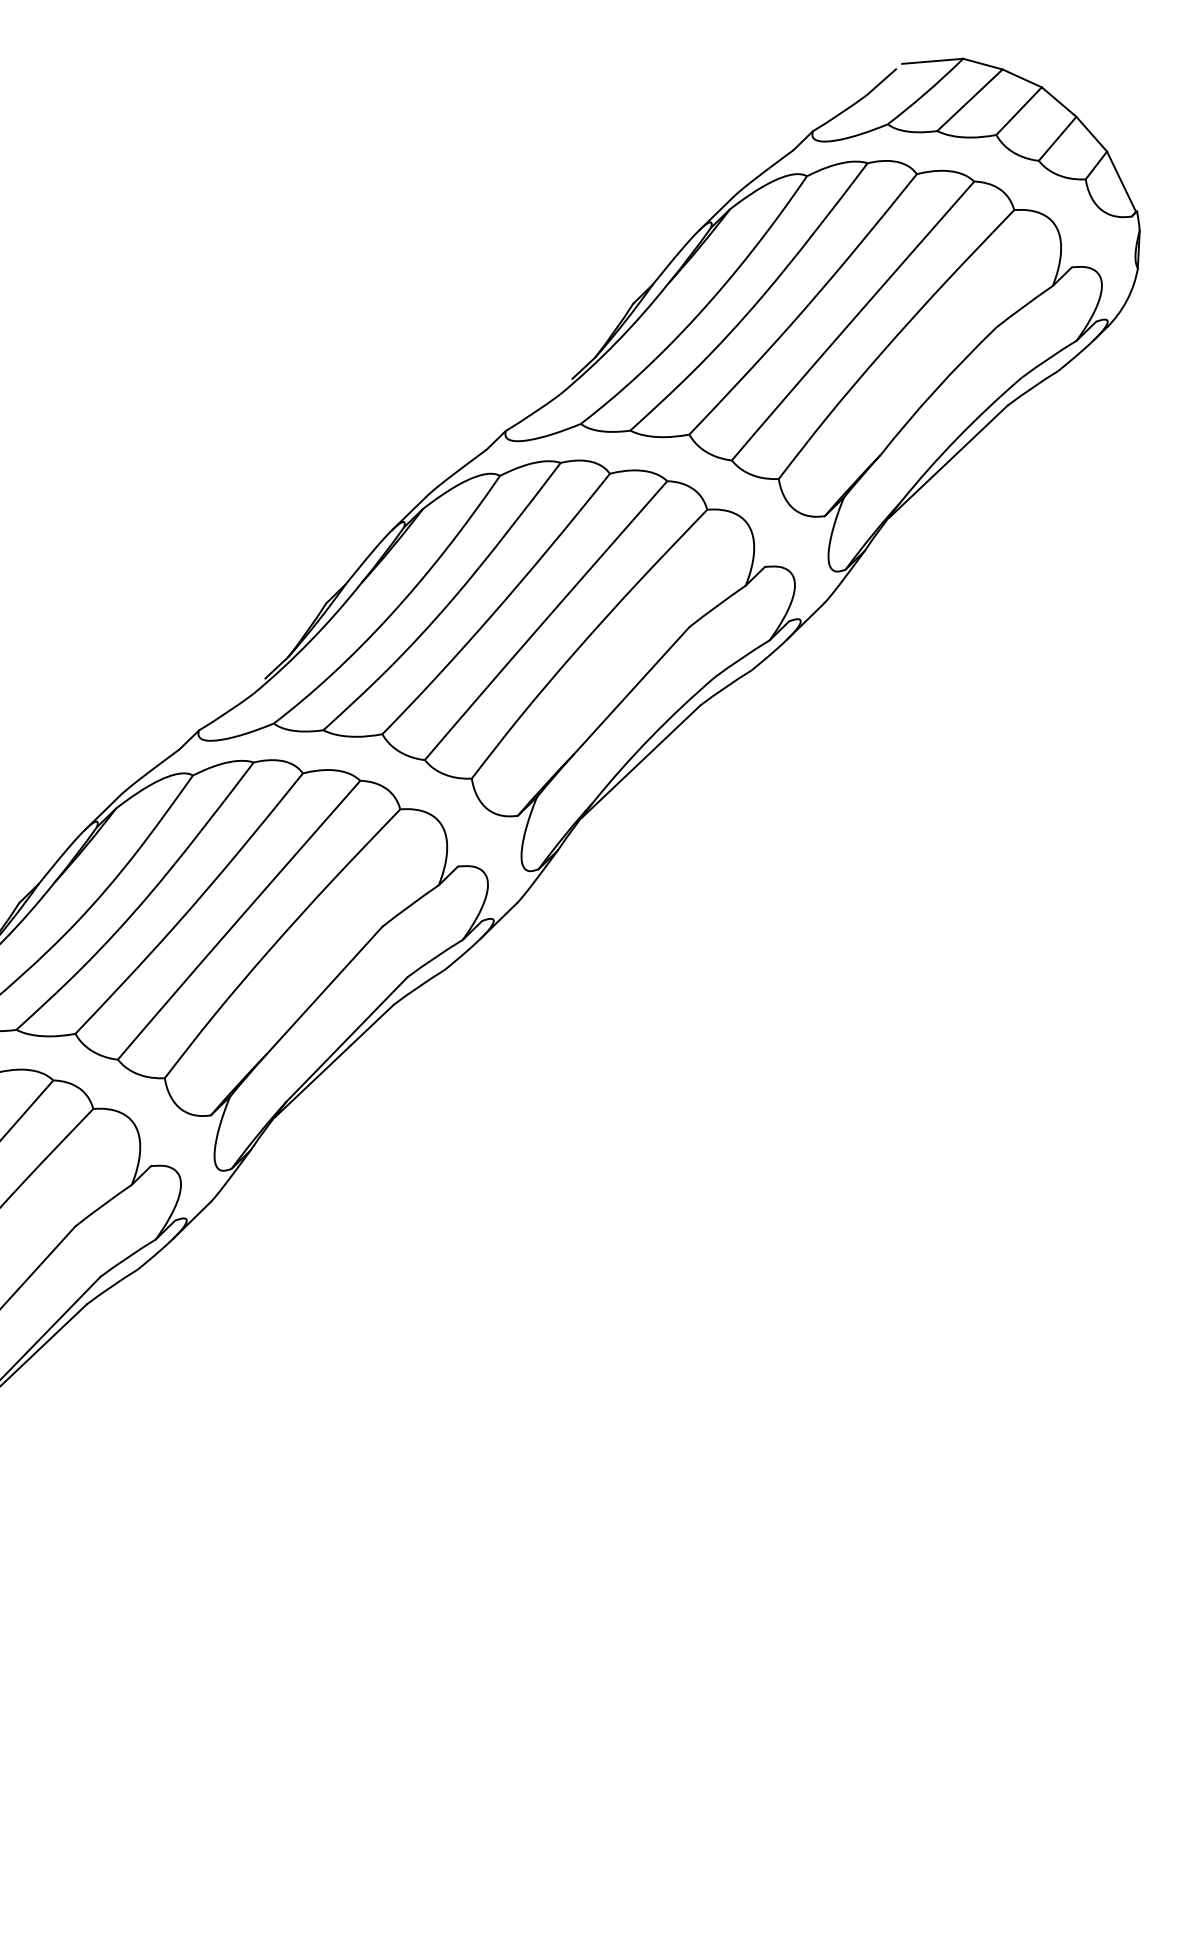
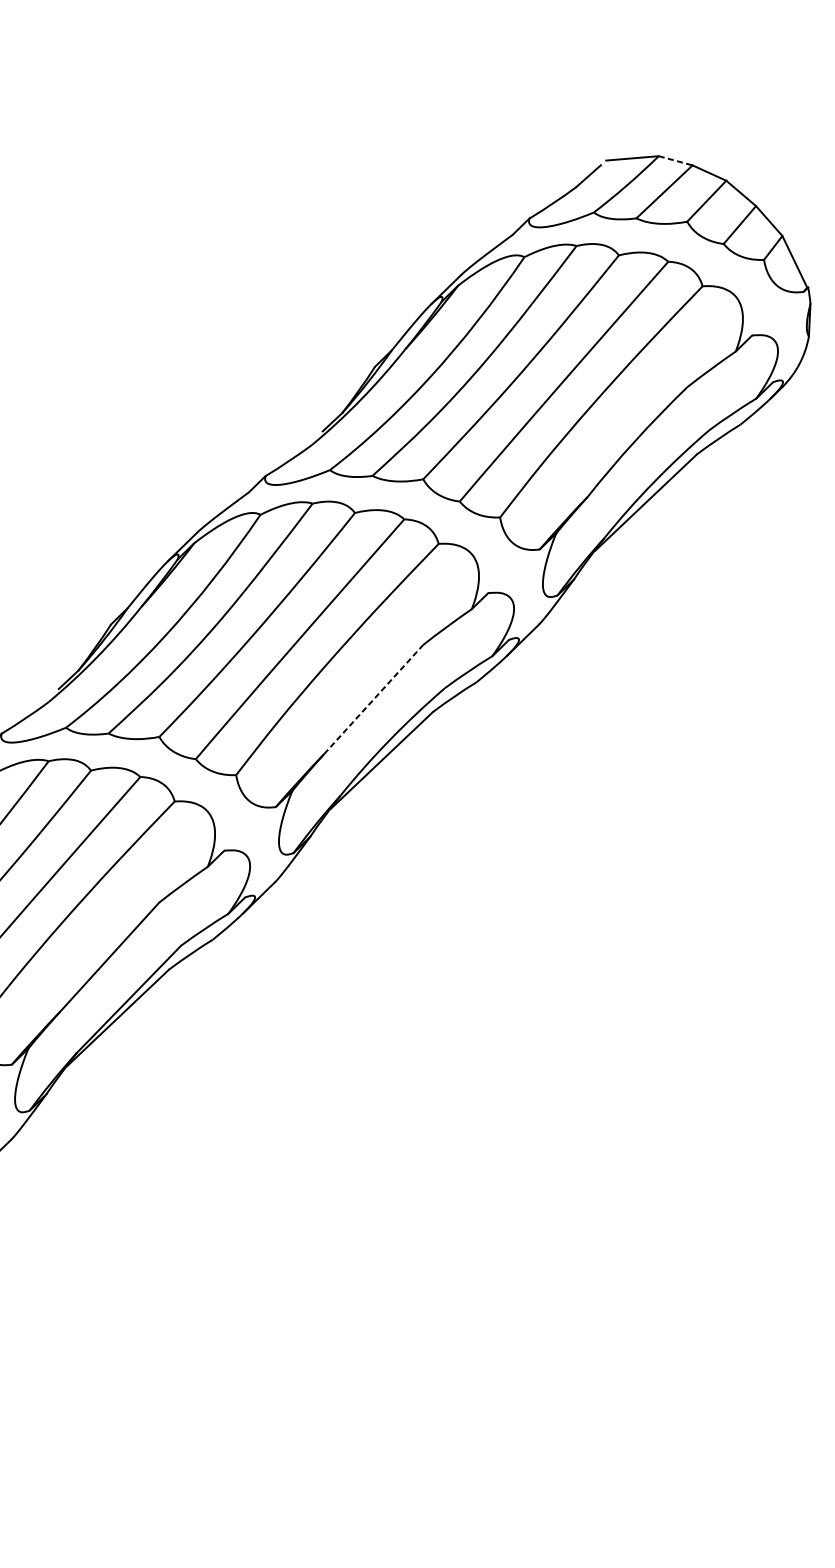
line: (983, 64) -> (676, 161), solid -> dashed
line: (631, 690) -> (373, 699), solid -> dashed

